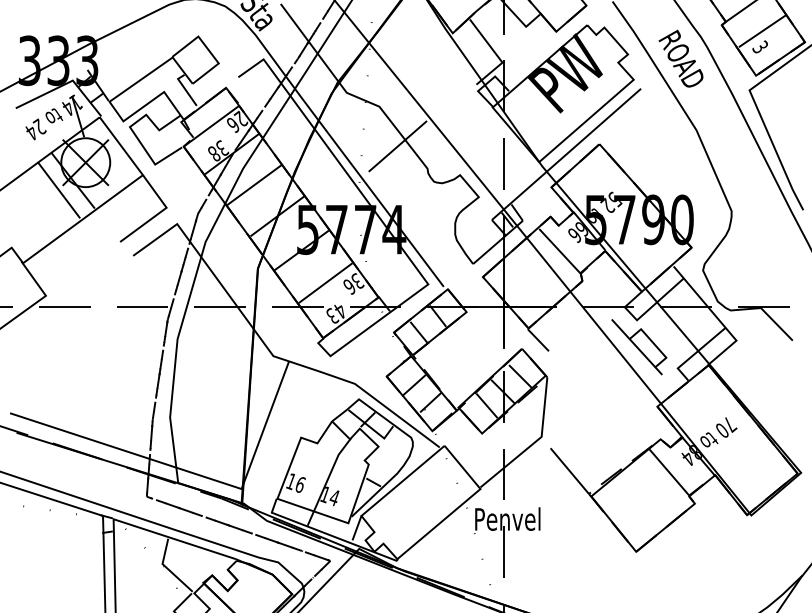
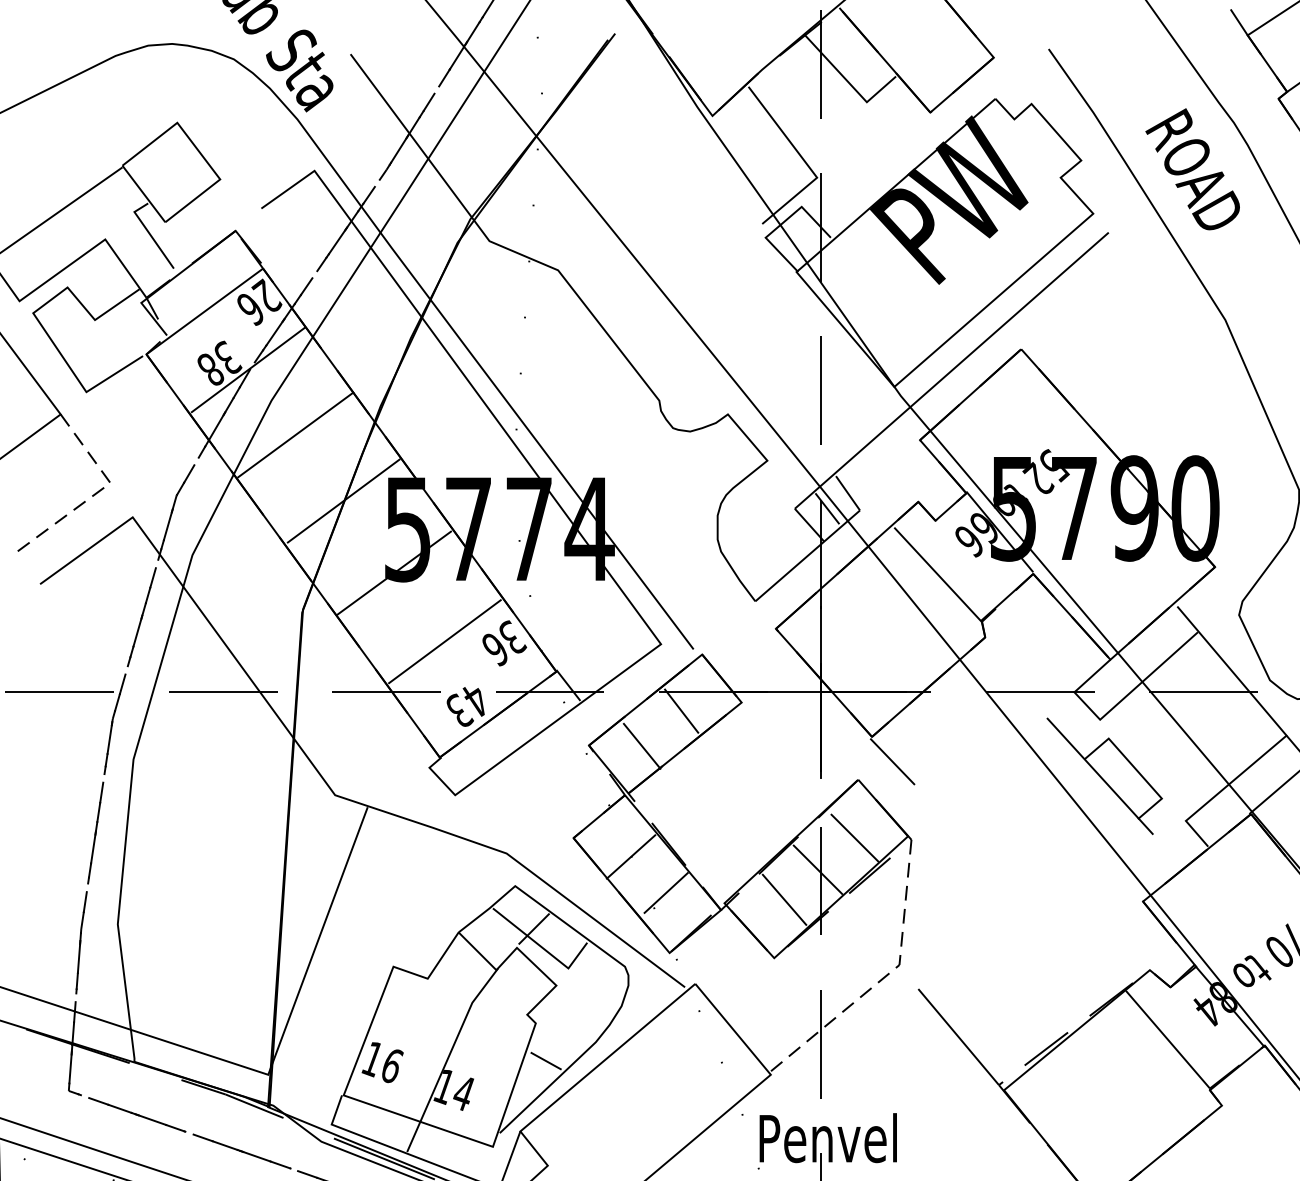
line: (397, 146) -> (596, 354), removed
line: (160, 212) -> (97, 492), solid -> dashed
line: (534, 443) -> (884, 978), solid -> dashed

